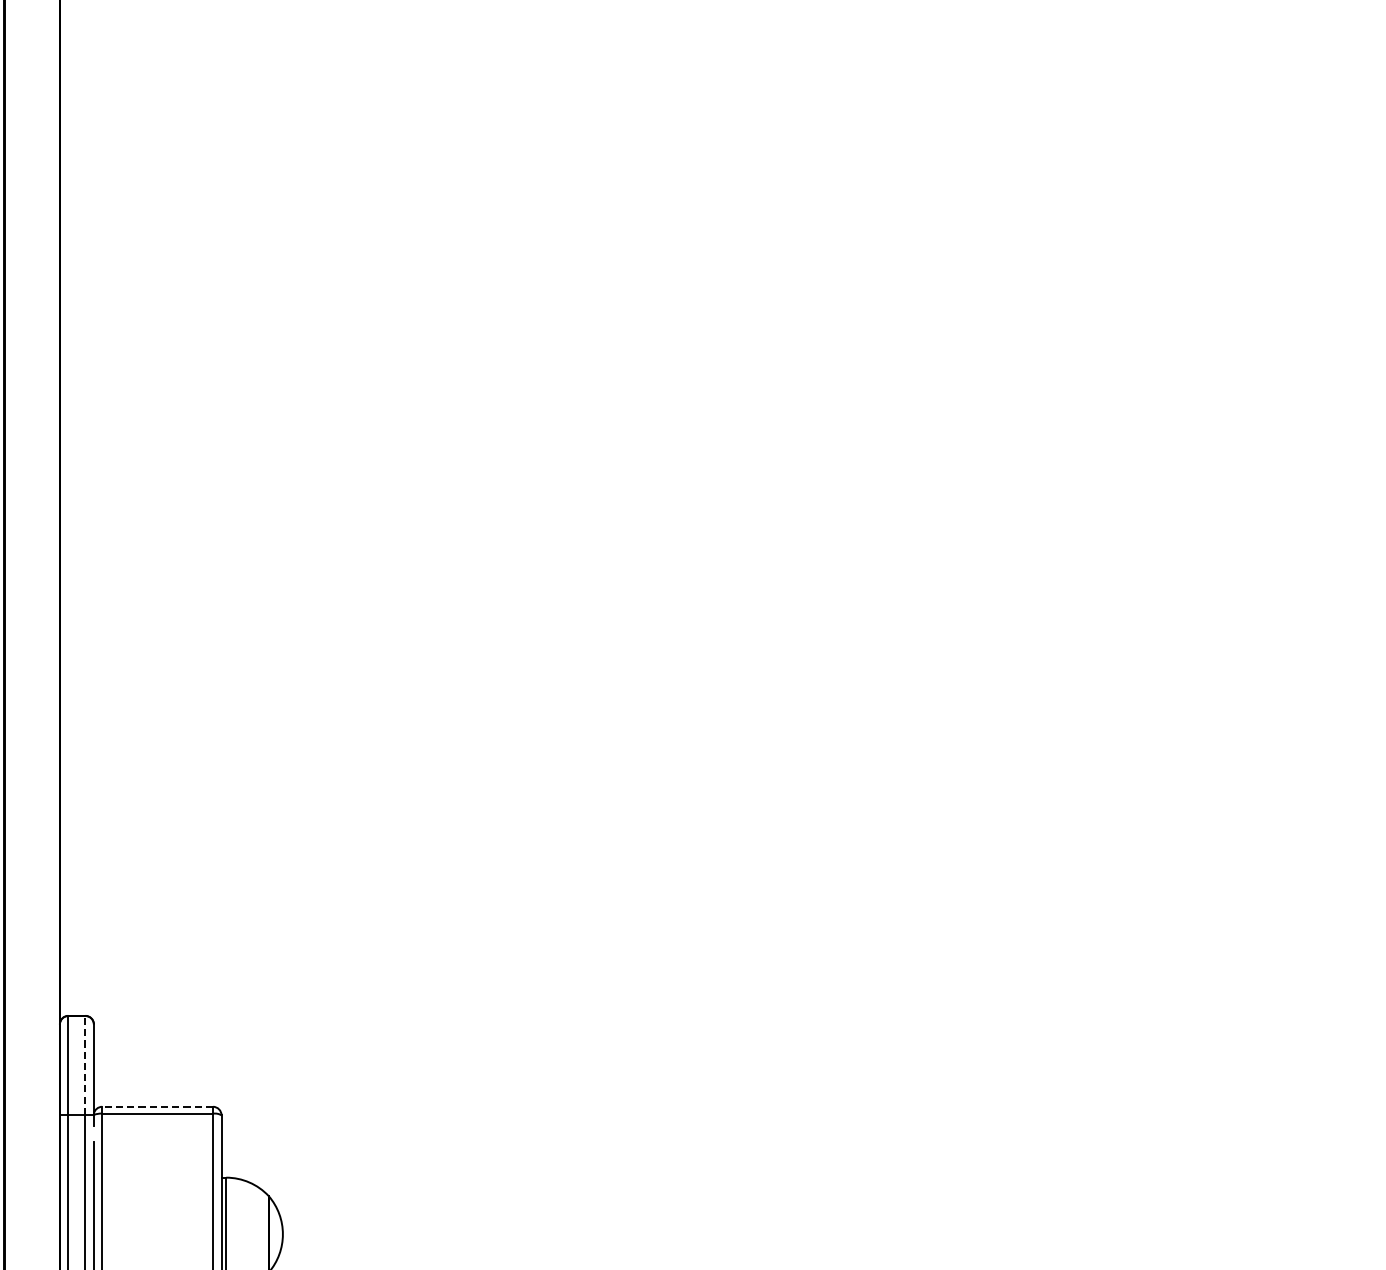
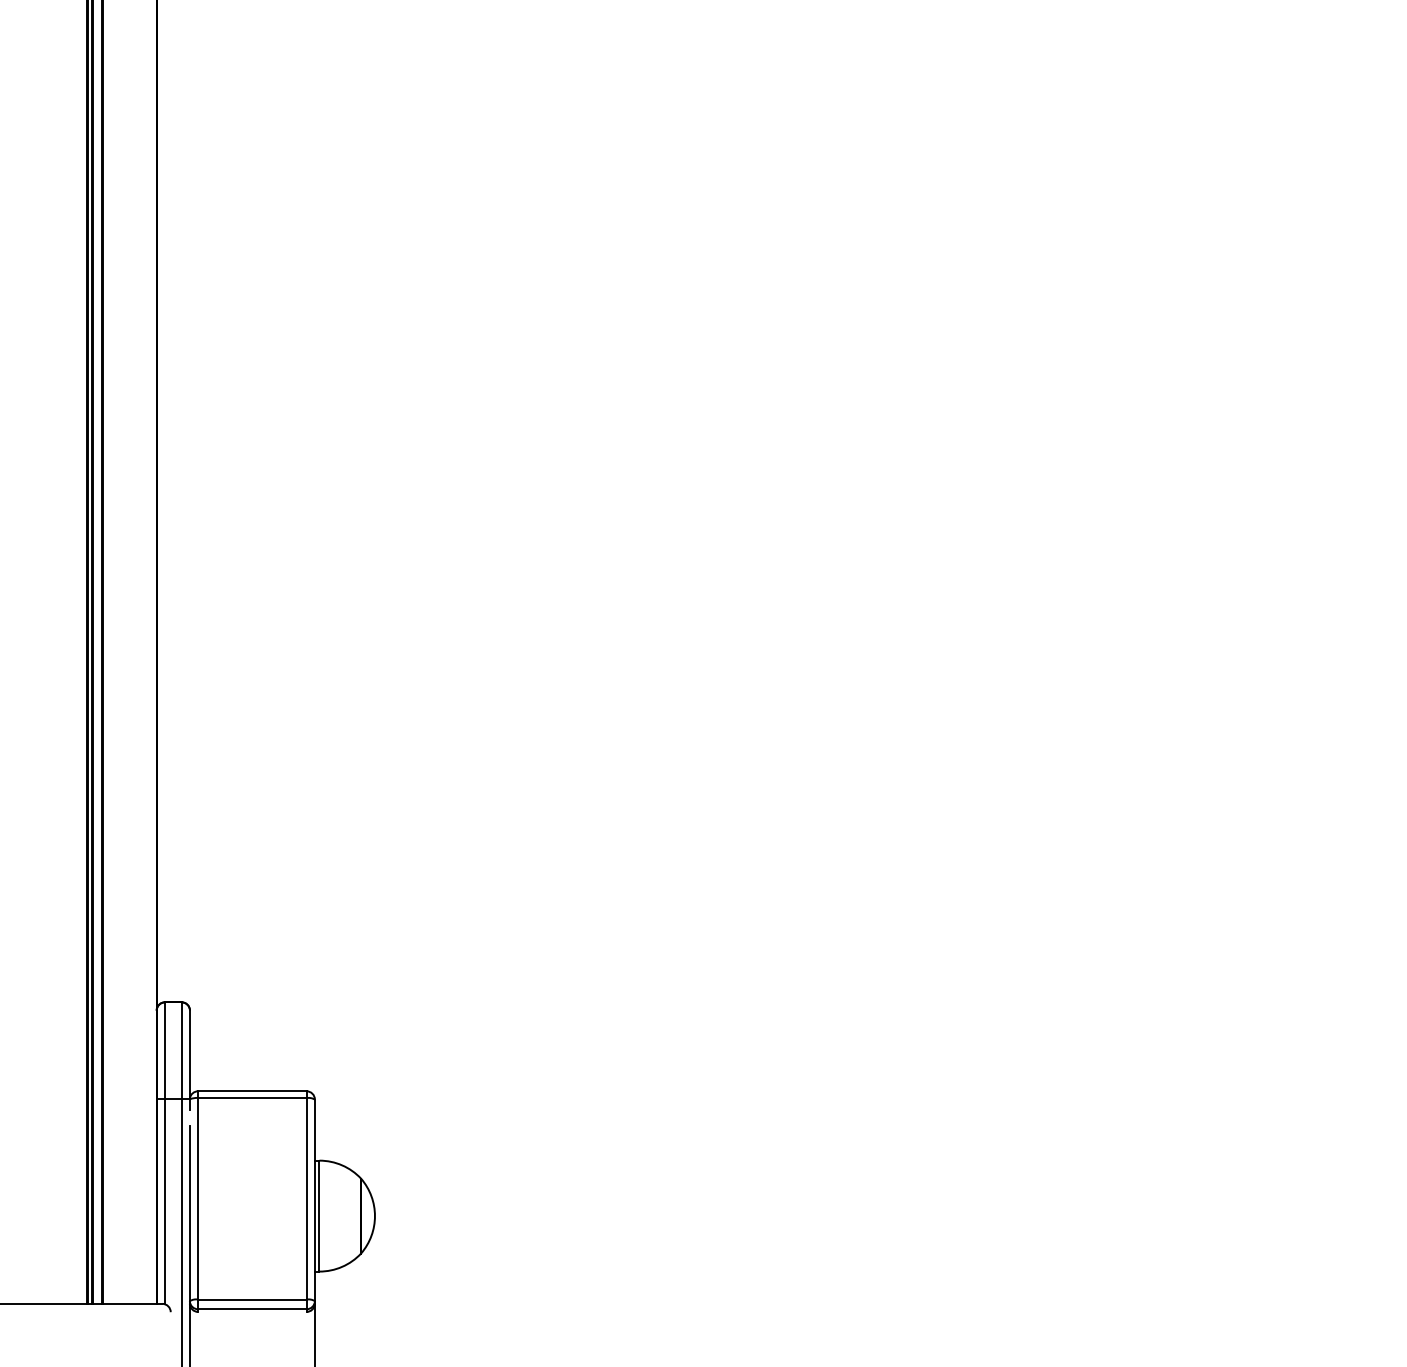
line: (85, 1065) -> (181, 1050), dashed -> solid
line: (156, 1107) -> (251, 1091), dashed -> solid

